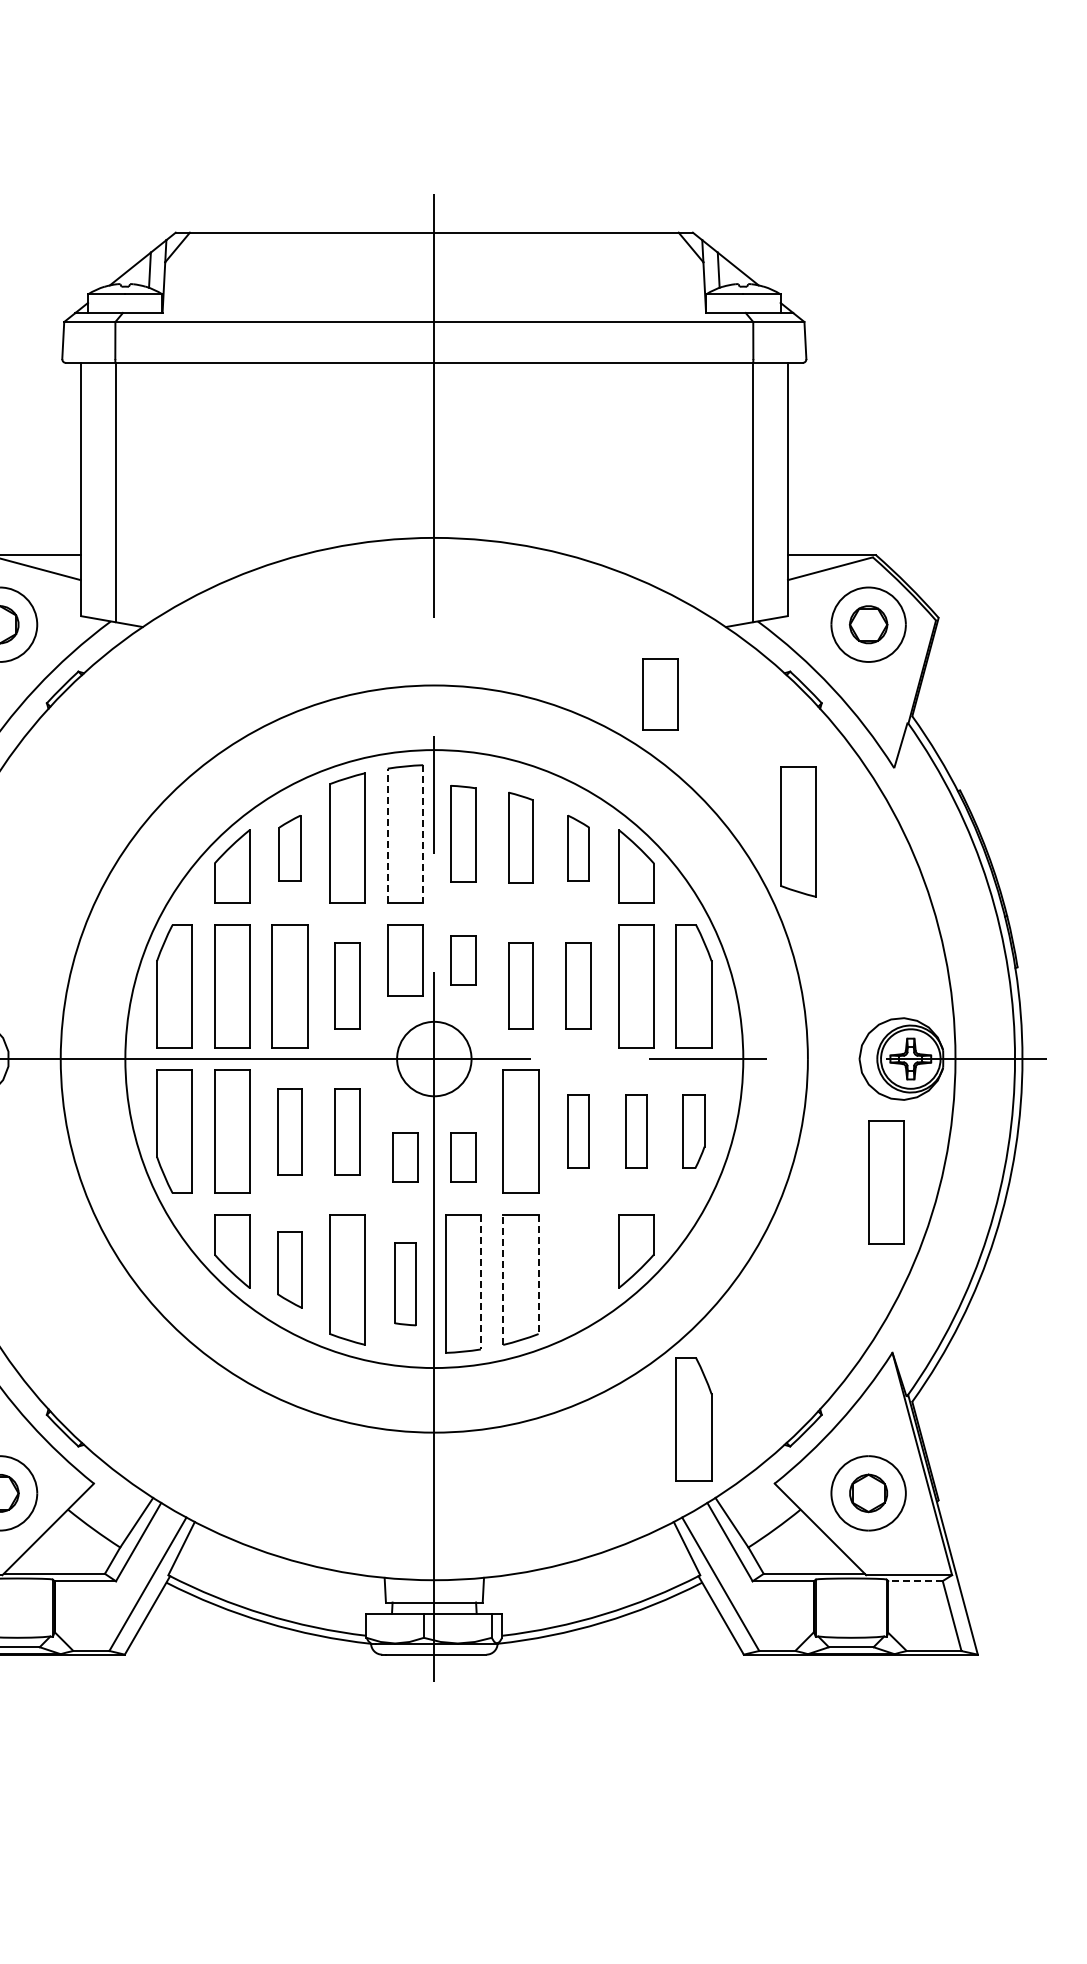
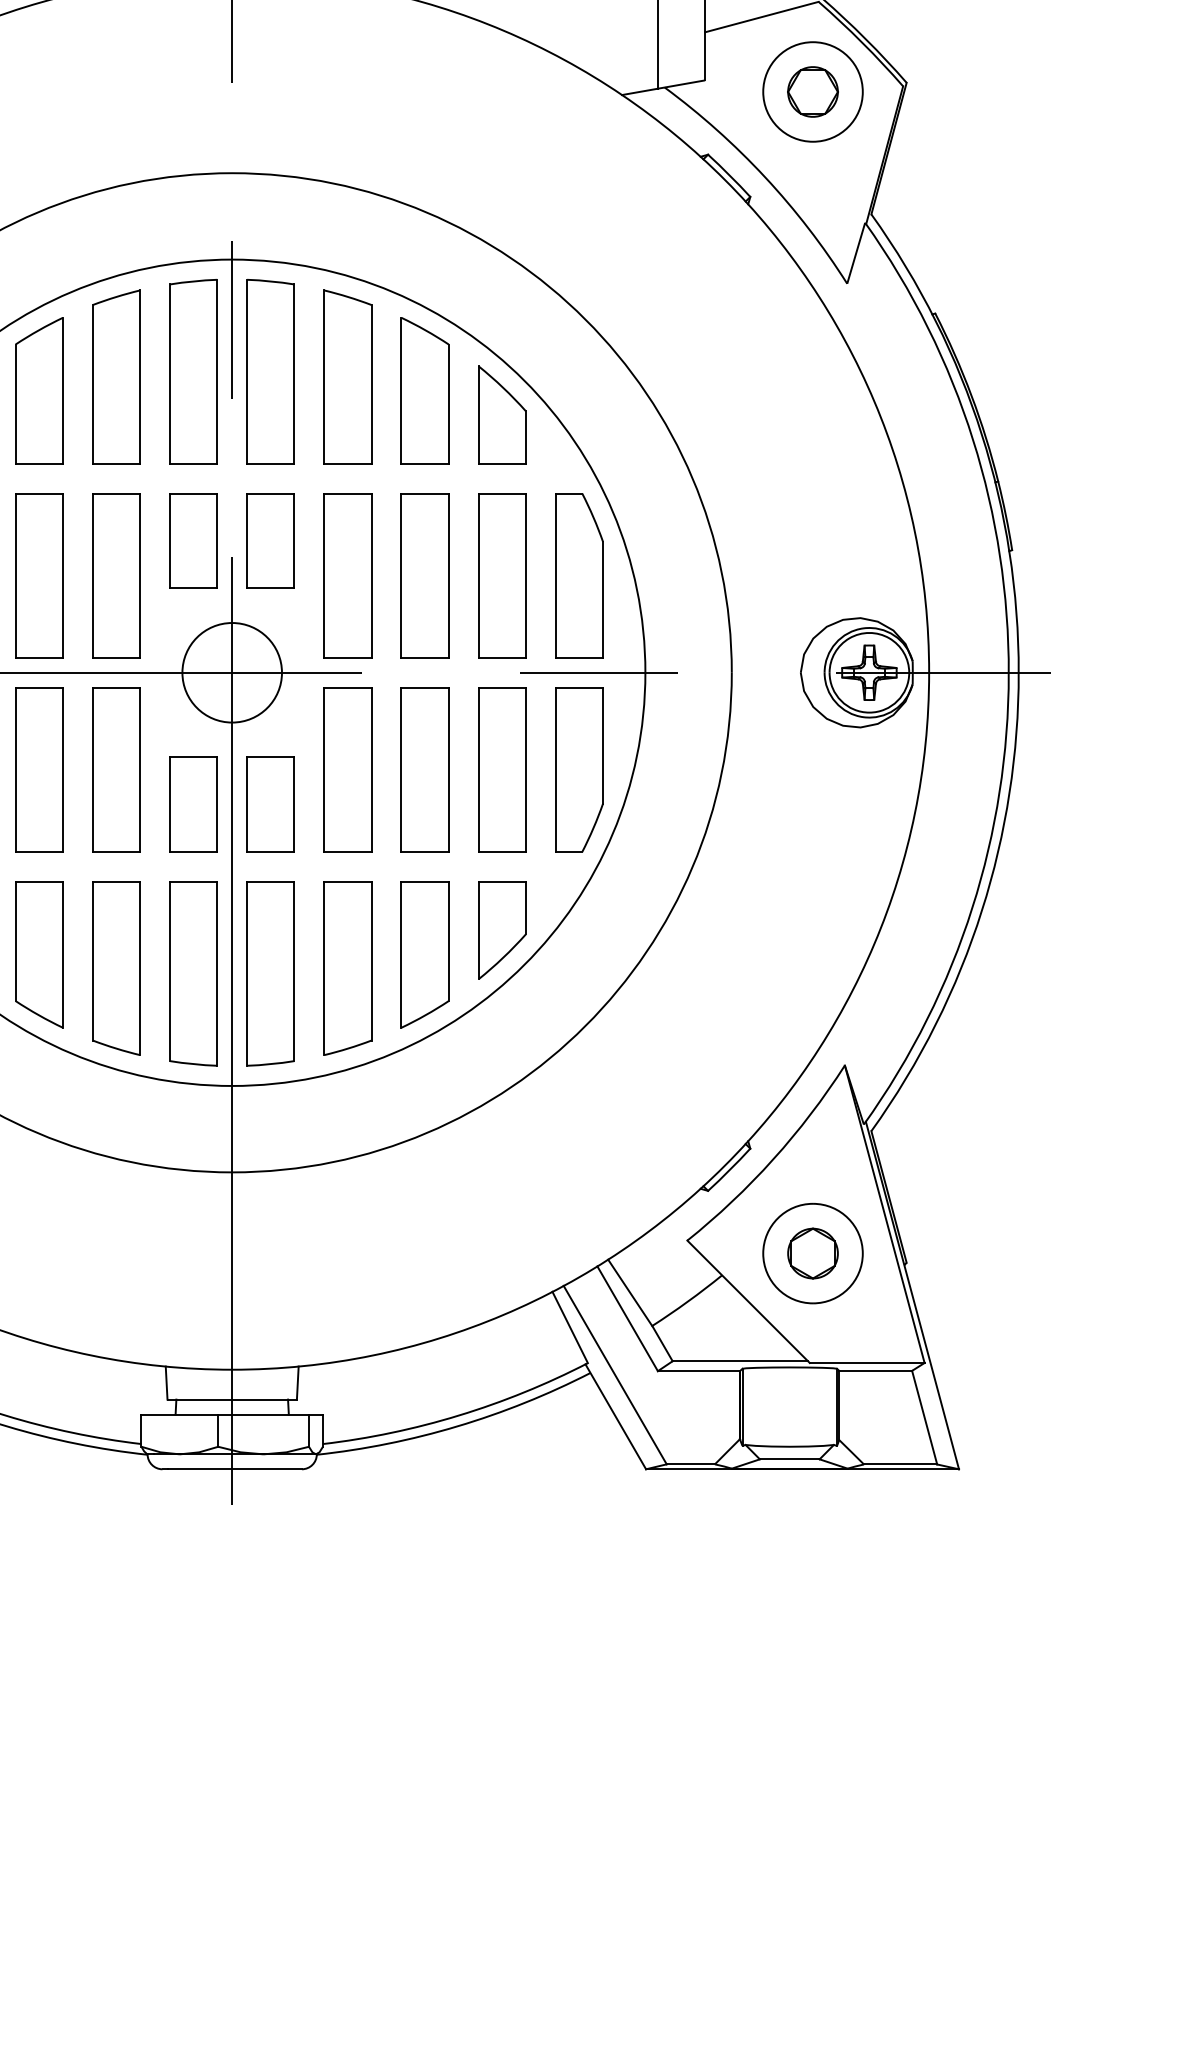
part: (660, 694) -> (534, 185), removed
part: (798, 831) -> (719, 368), removed
line: (423, 833) -> (217, 371), dashed -> solid
part: (463, 833) -> (271, 371), size x1.43
line: (387, 835) -> (169, 373), dashed -> solid
part: (520, 837) -> (347, 376), size x1.43
part: (289, 848) -> (38, 391), size x1.67
part: (578, 848) -> (425, 391), size x1.67
part: (463, 960) -> (271, 540), size x1.43
part: (347, 986) -> (116, 575), size x1.43
part: (520, 986) -> (347, 575), size x1.43
part: (578, 986) -> (425, 575), size x1.43
part: (289, 1131) -> (38, 769), size x1.43
part: (347, 1131) -> (116, 769), size x1.43
part: (578, 1131) -> (425, 769), size x1.67
part: (636, 1131) -> (502, 769), size x1.67
part: (693, 1131) -> (578, 769), size x1.67
part: (405, 1157) -> (193, 804), size x1.43
part: (463, 1157) -> (271, 804), size x1.43
part: (886, 1182) -> (836, 837), removed
part: (289, 1269) -> (38, 954), size x1.43
part: (578, 1269) -> (425, 954), added
line: (538, 1275) -> (371, 962), dashed -> solid
line: (503, 1280) -> (324, 968), dashed -> solid
line: (480, 1282) -> (293, 971), dashed -> solid
part: (405, 1283) -> (193, 972), size x1.67
part: (693, 1419) -> (578, 1154), removed
line: (915, 1581) -> (875, 1371), dashed -> solid

